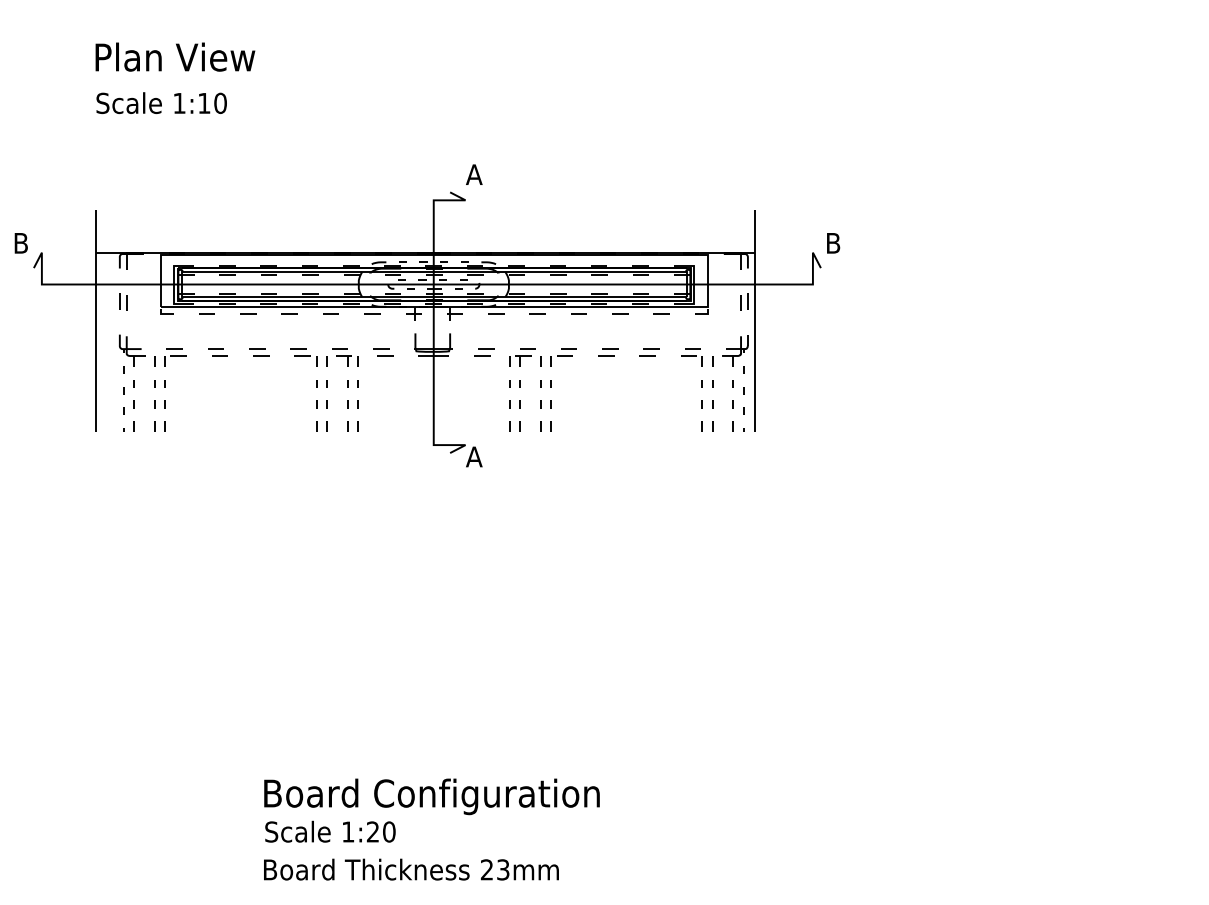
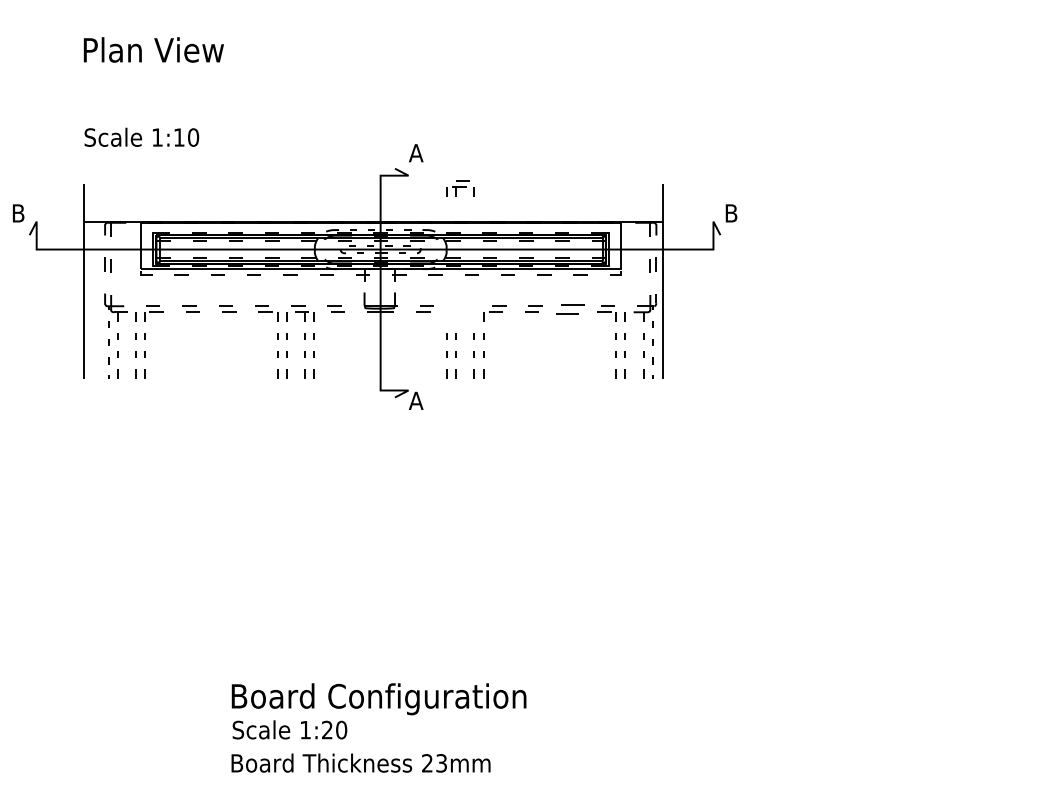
text: (161, 102) -> (141, 136), moved
part: (648, 351) -> (569, 308), size x1.6
part: (524, 357) -> (460, 188), moved

